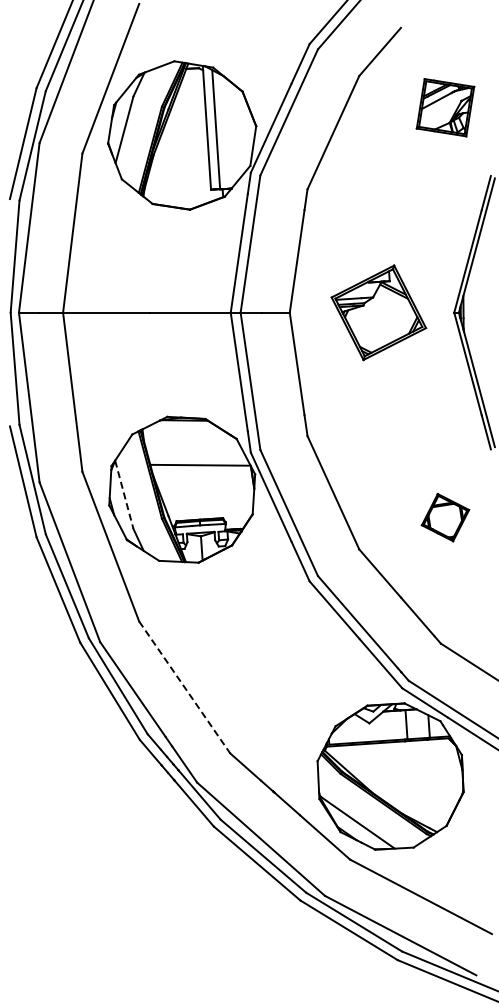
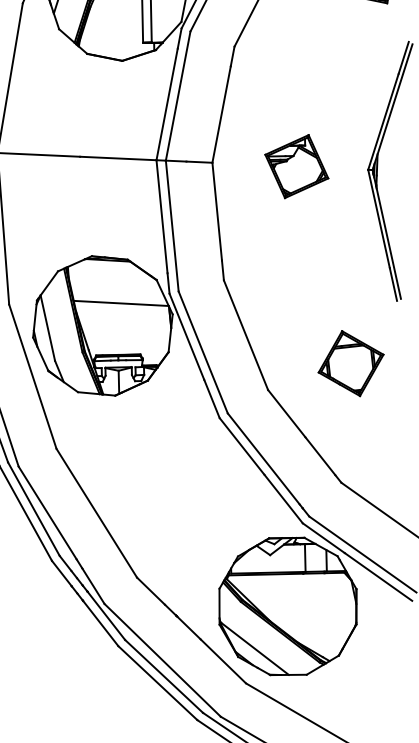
part: (378, 312) -> (296, 166), size x0.71
line: (124, 495) -> (48, 328), dashed -> solid
part: (445, 517) -> (351, 363), size x1.43
line: (185, 687) -> (97, 513), dashed -> solid

